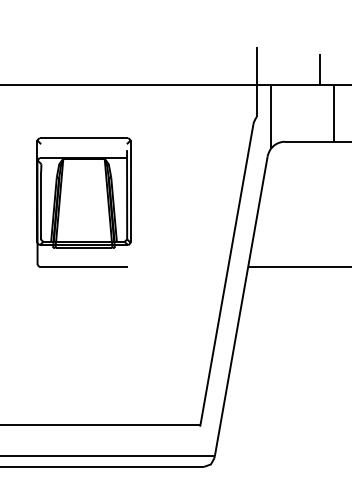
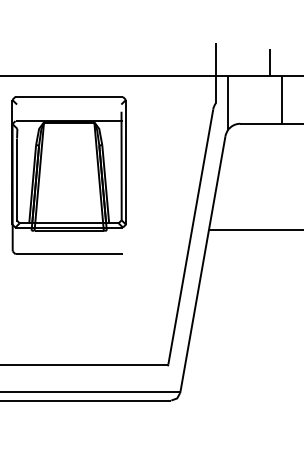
part: (83, 202) -> (68, 175), size x1.43

